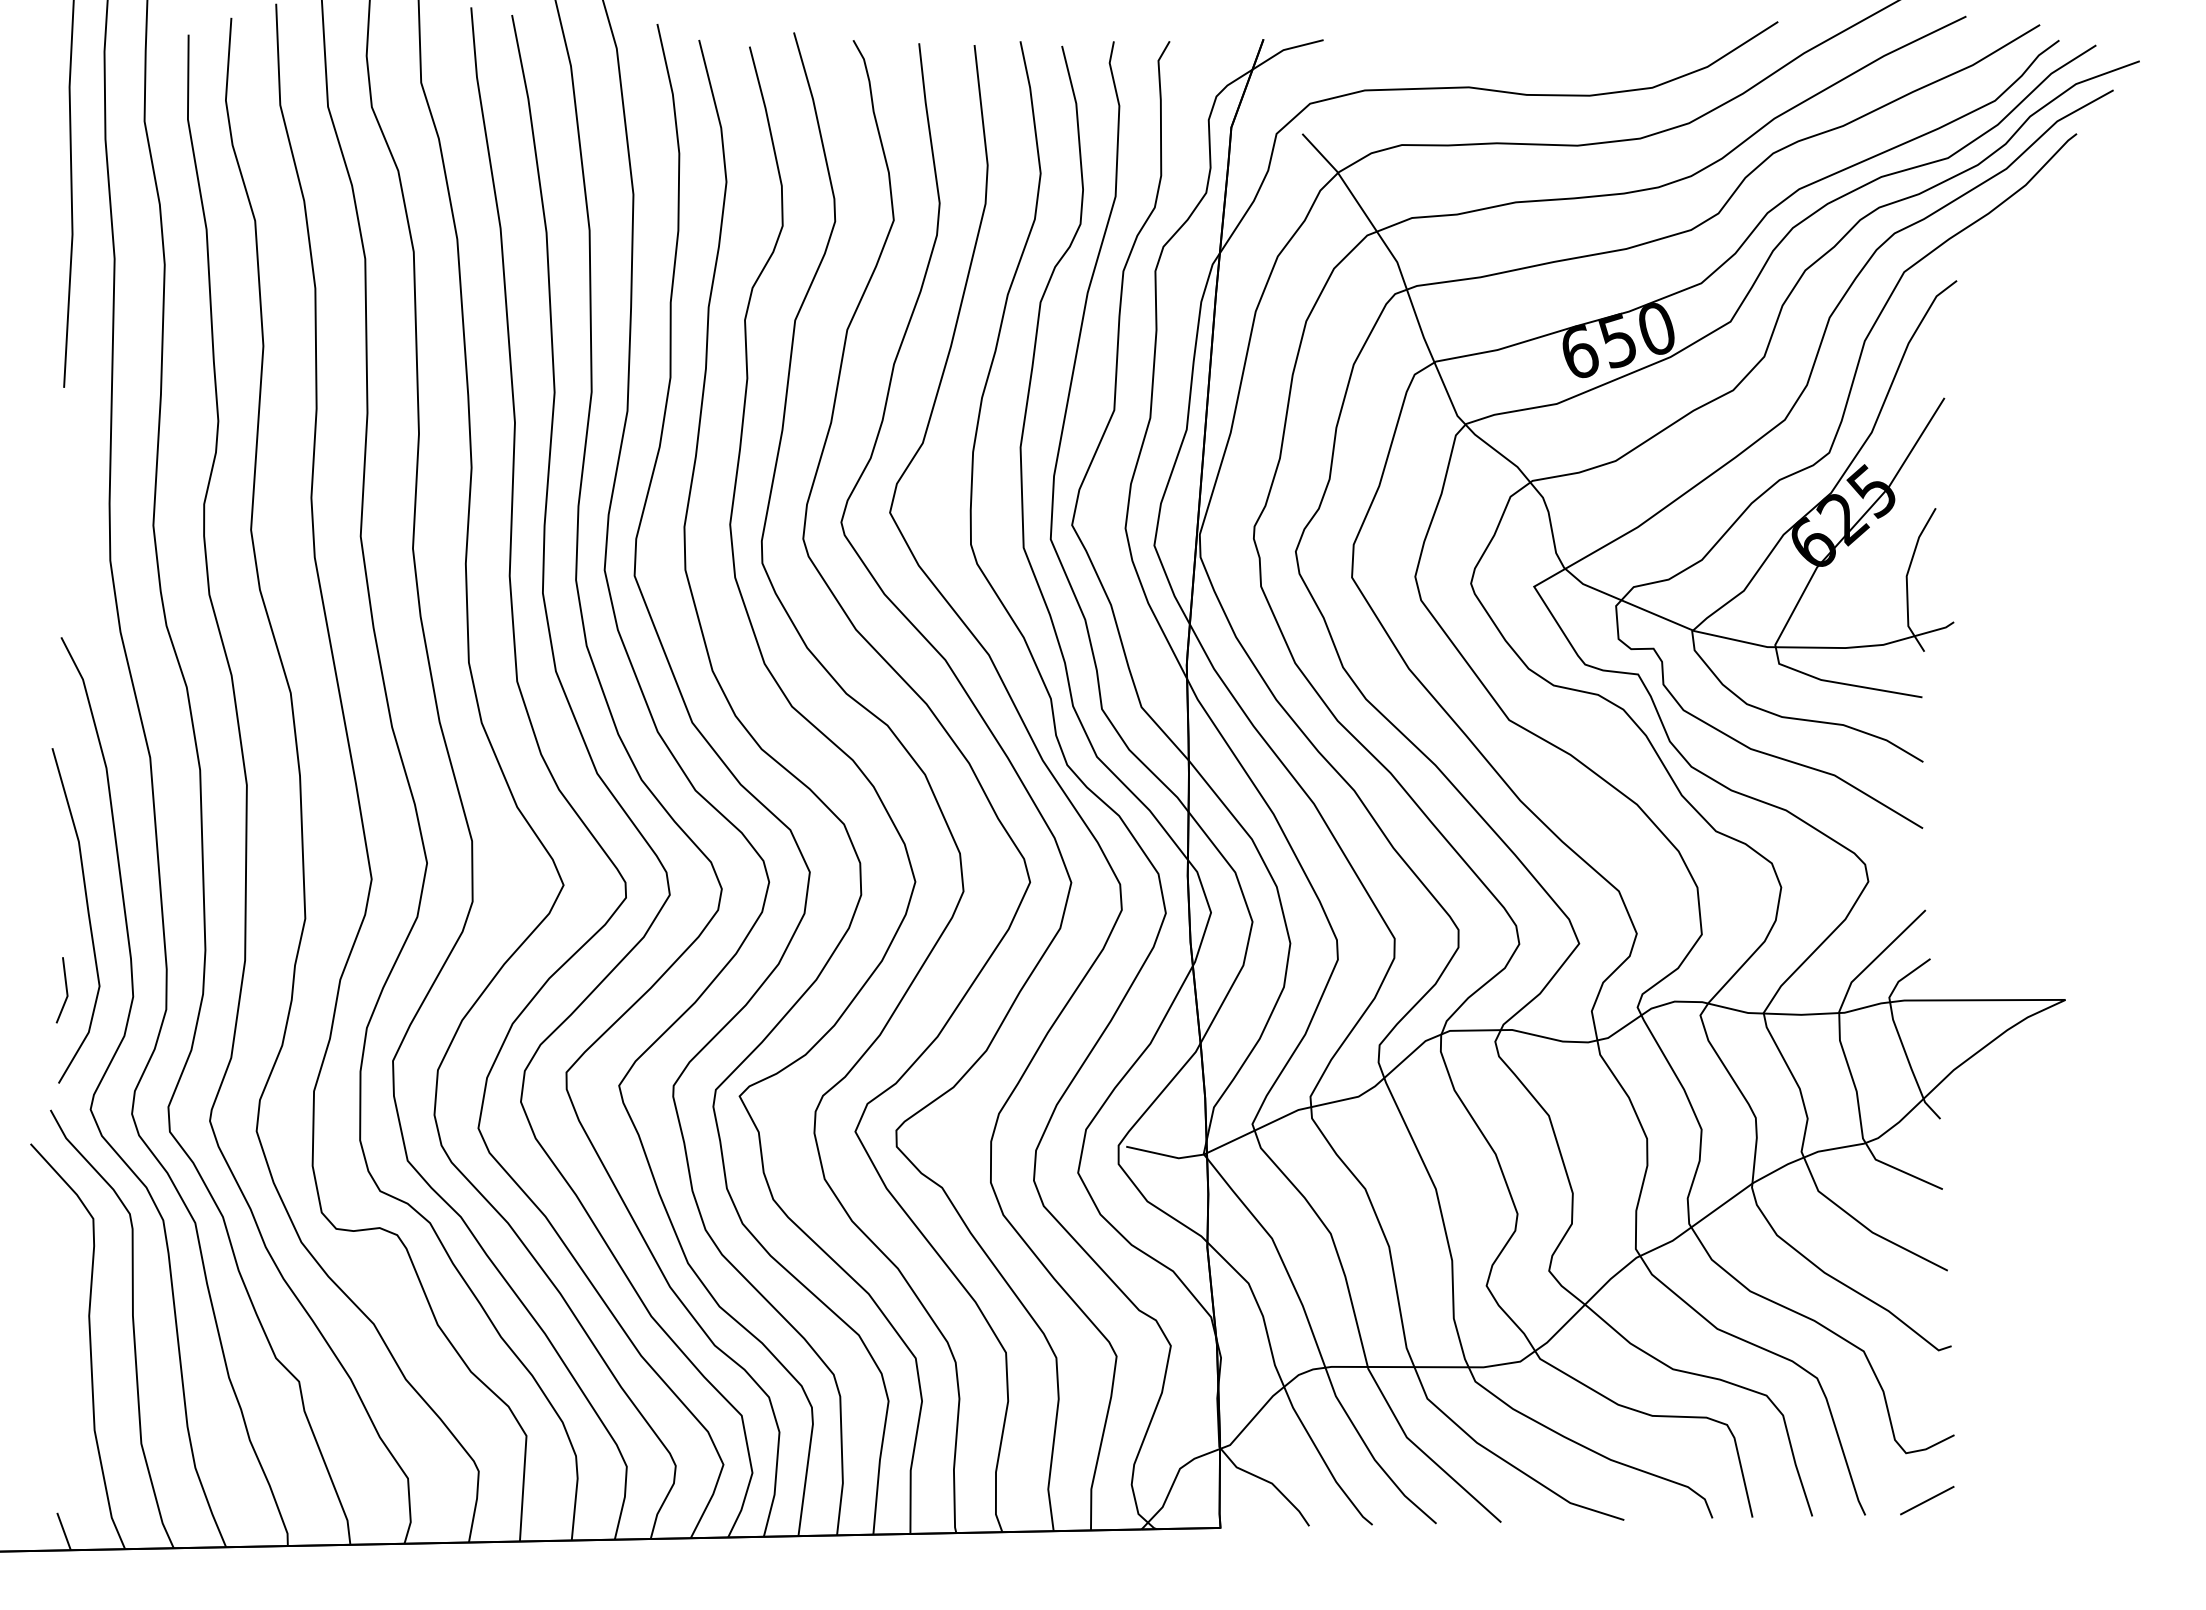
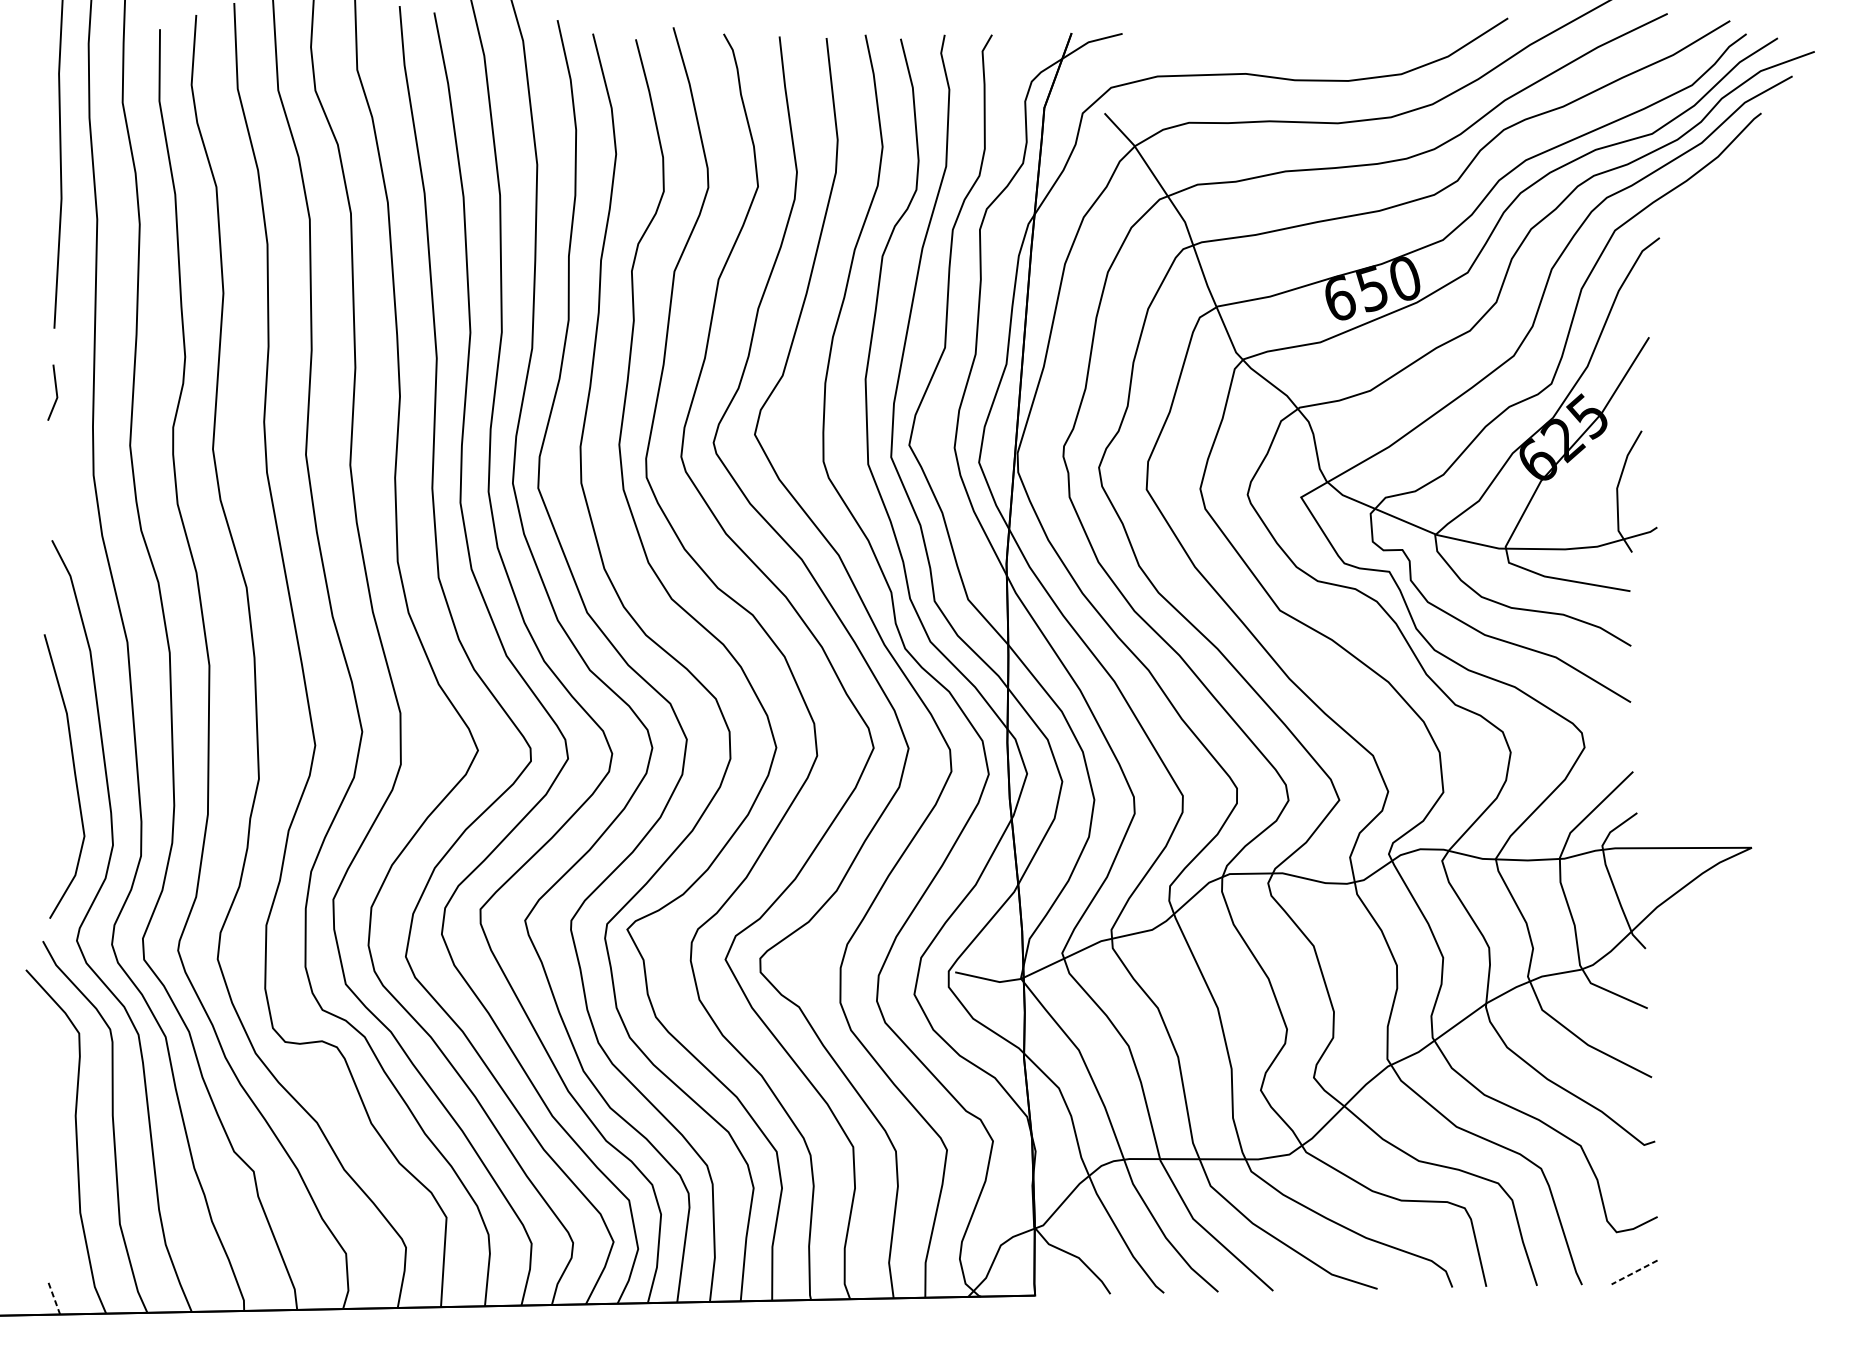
line: (65, 989) -> (55, 392), moved
line: (1927, 1500) -> (1634, 1272), solid -> dashed
line: (64, 1531) -> (54, 1298), solid -> dashed

